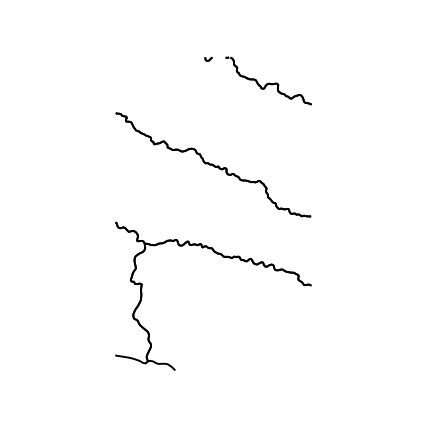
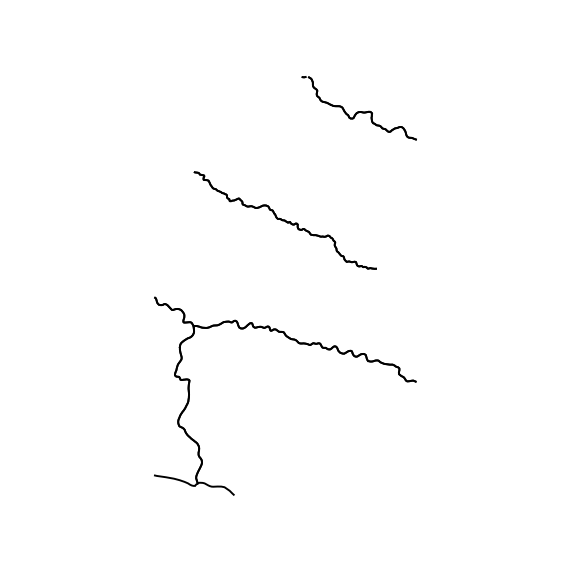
part: (208, 58) -> (278, 78), removed
part: (213, 164) -> (285, 219), size x0.7

